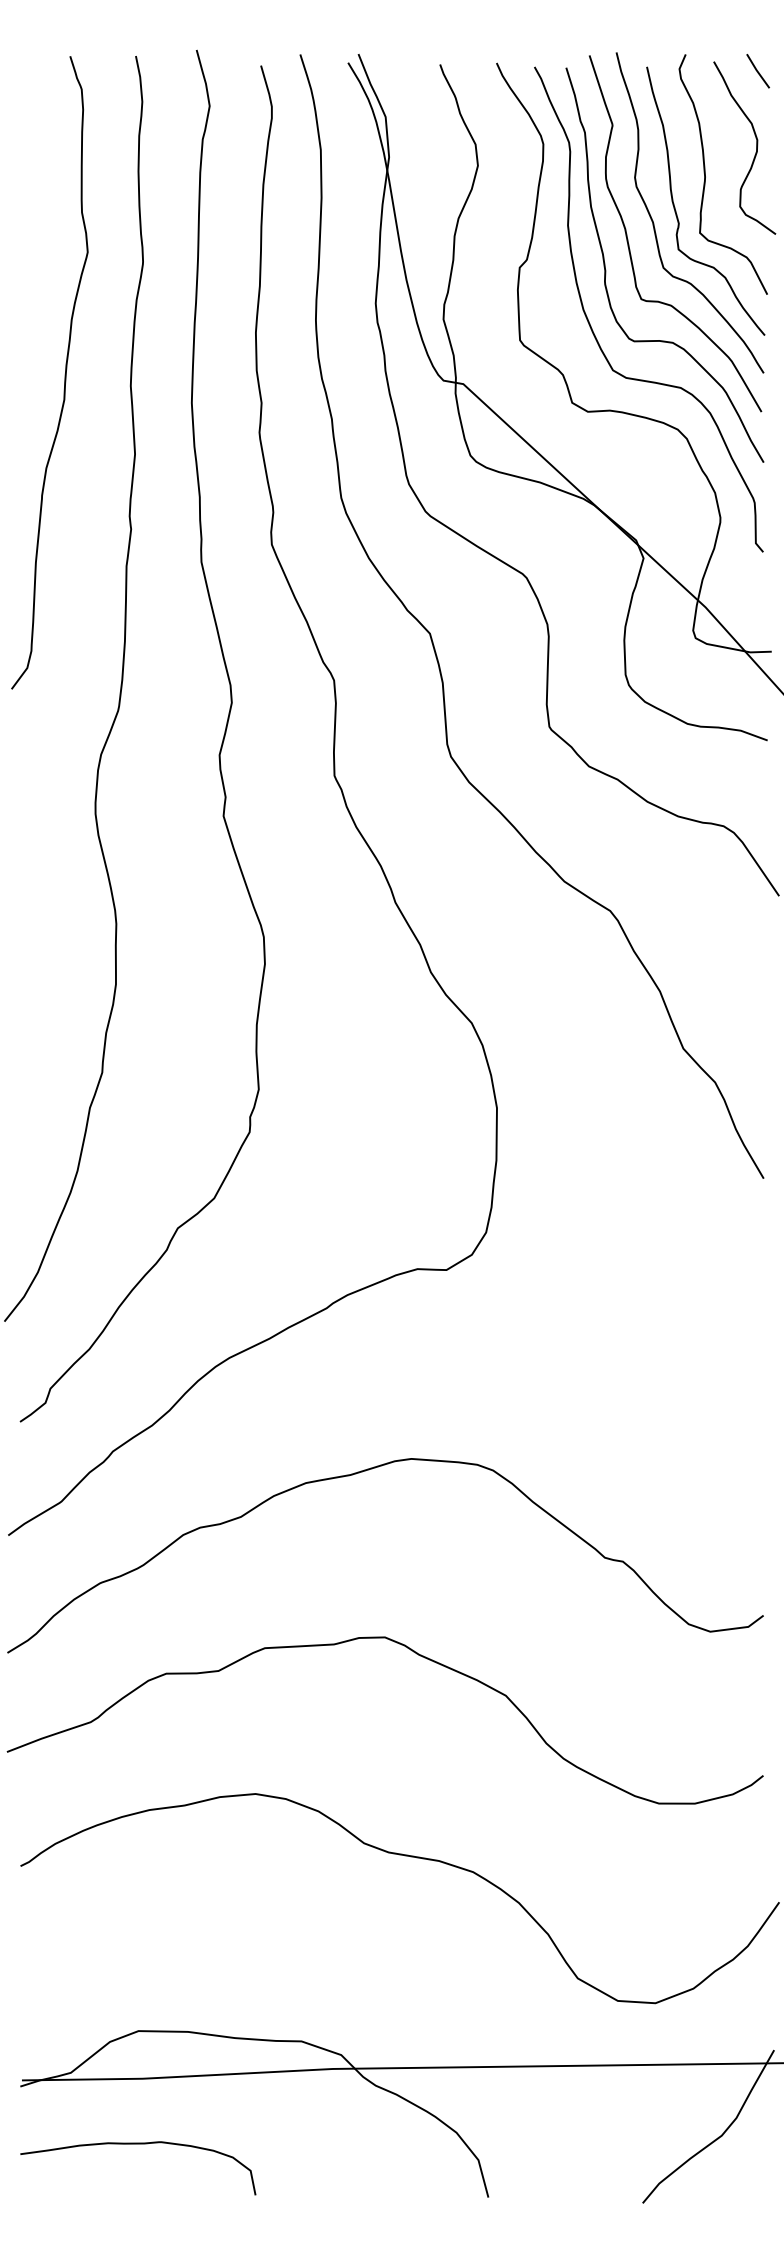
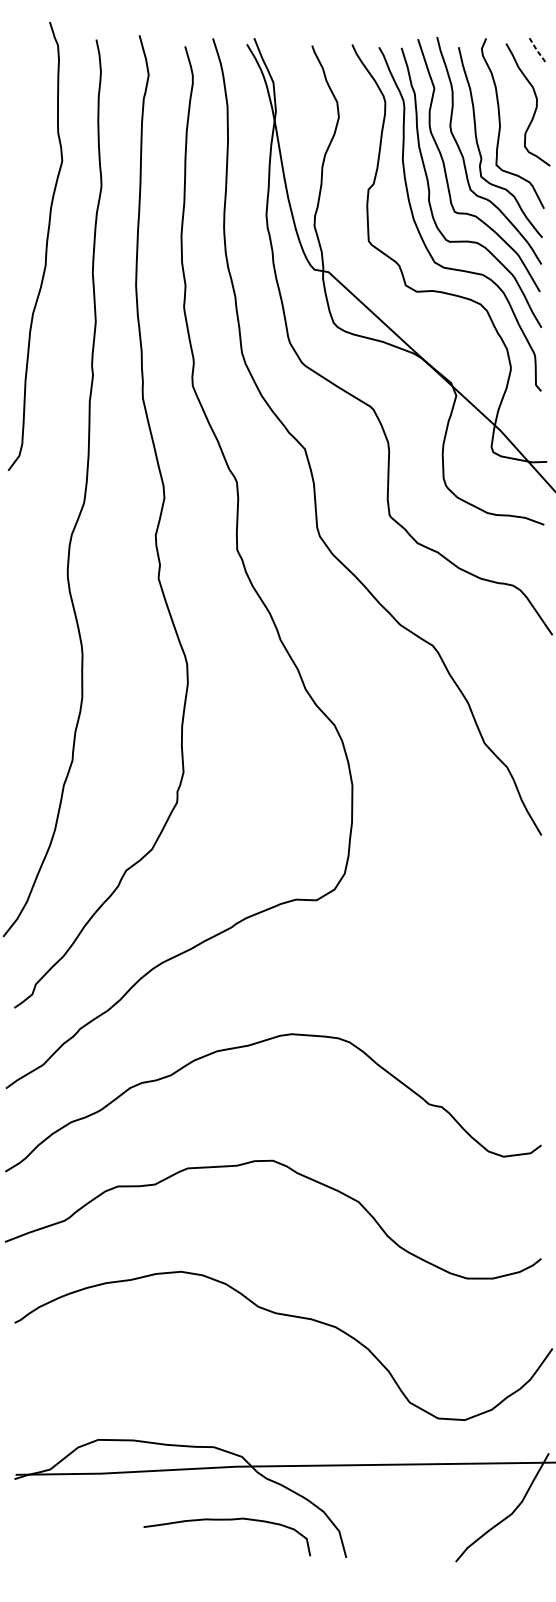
line: (757, 71) -> (537, 50), solid -> dashed
curve: (64, 374) -> (45, 247), moved
curve: (138, 2144) -> (227, 1520), moved

